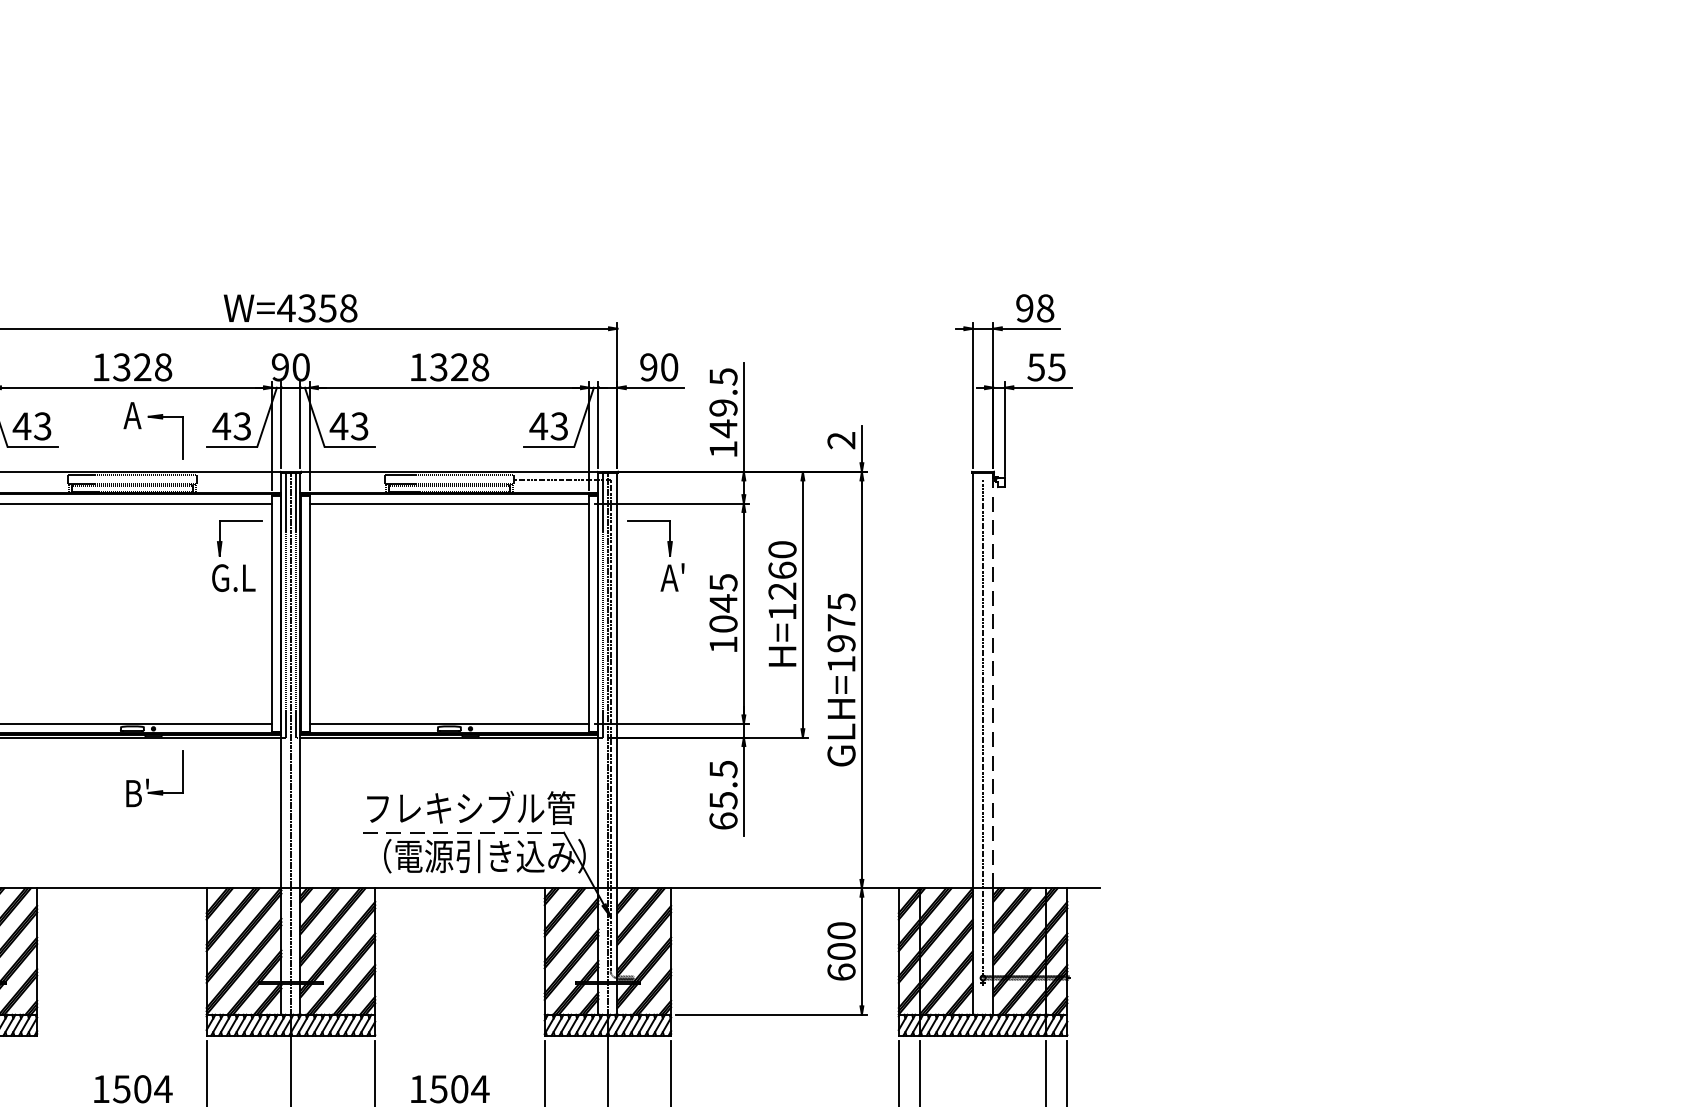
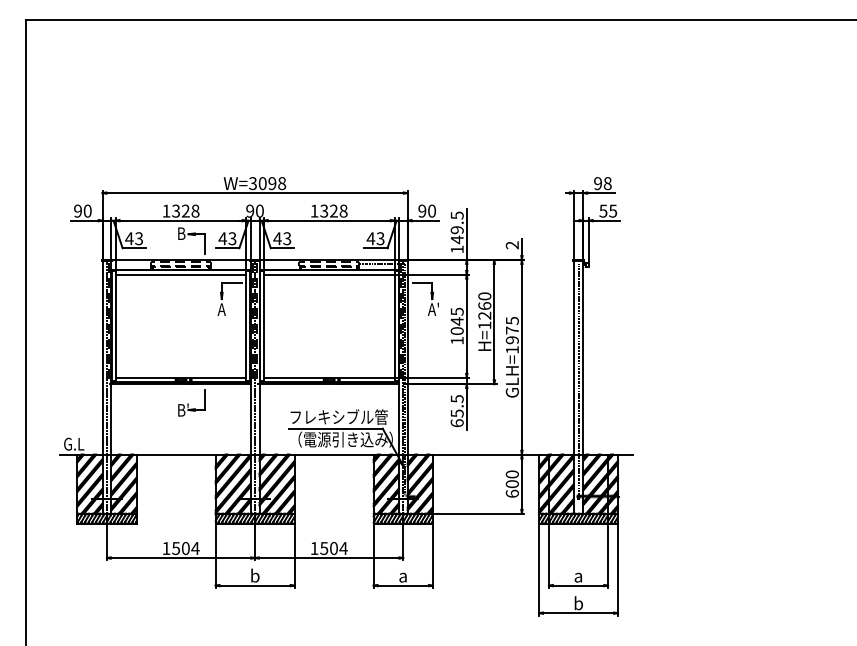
text: (306, 308) -> (262, 183), W=4358 -> W=3098
text: (133, 415) -> (181, 233), A -> B
text: (231, 577) -> (227, 309), G.L -> A
line: (993, 682) -> (583, 358), dashed -> solid
line: (465, 832) -> (336, 428), dashed -> solid

